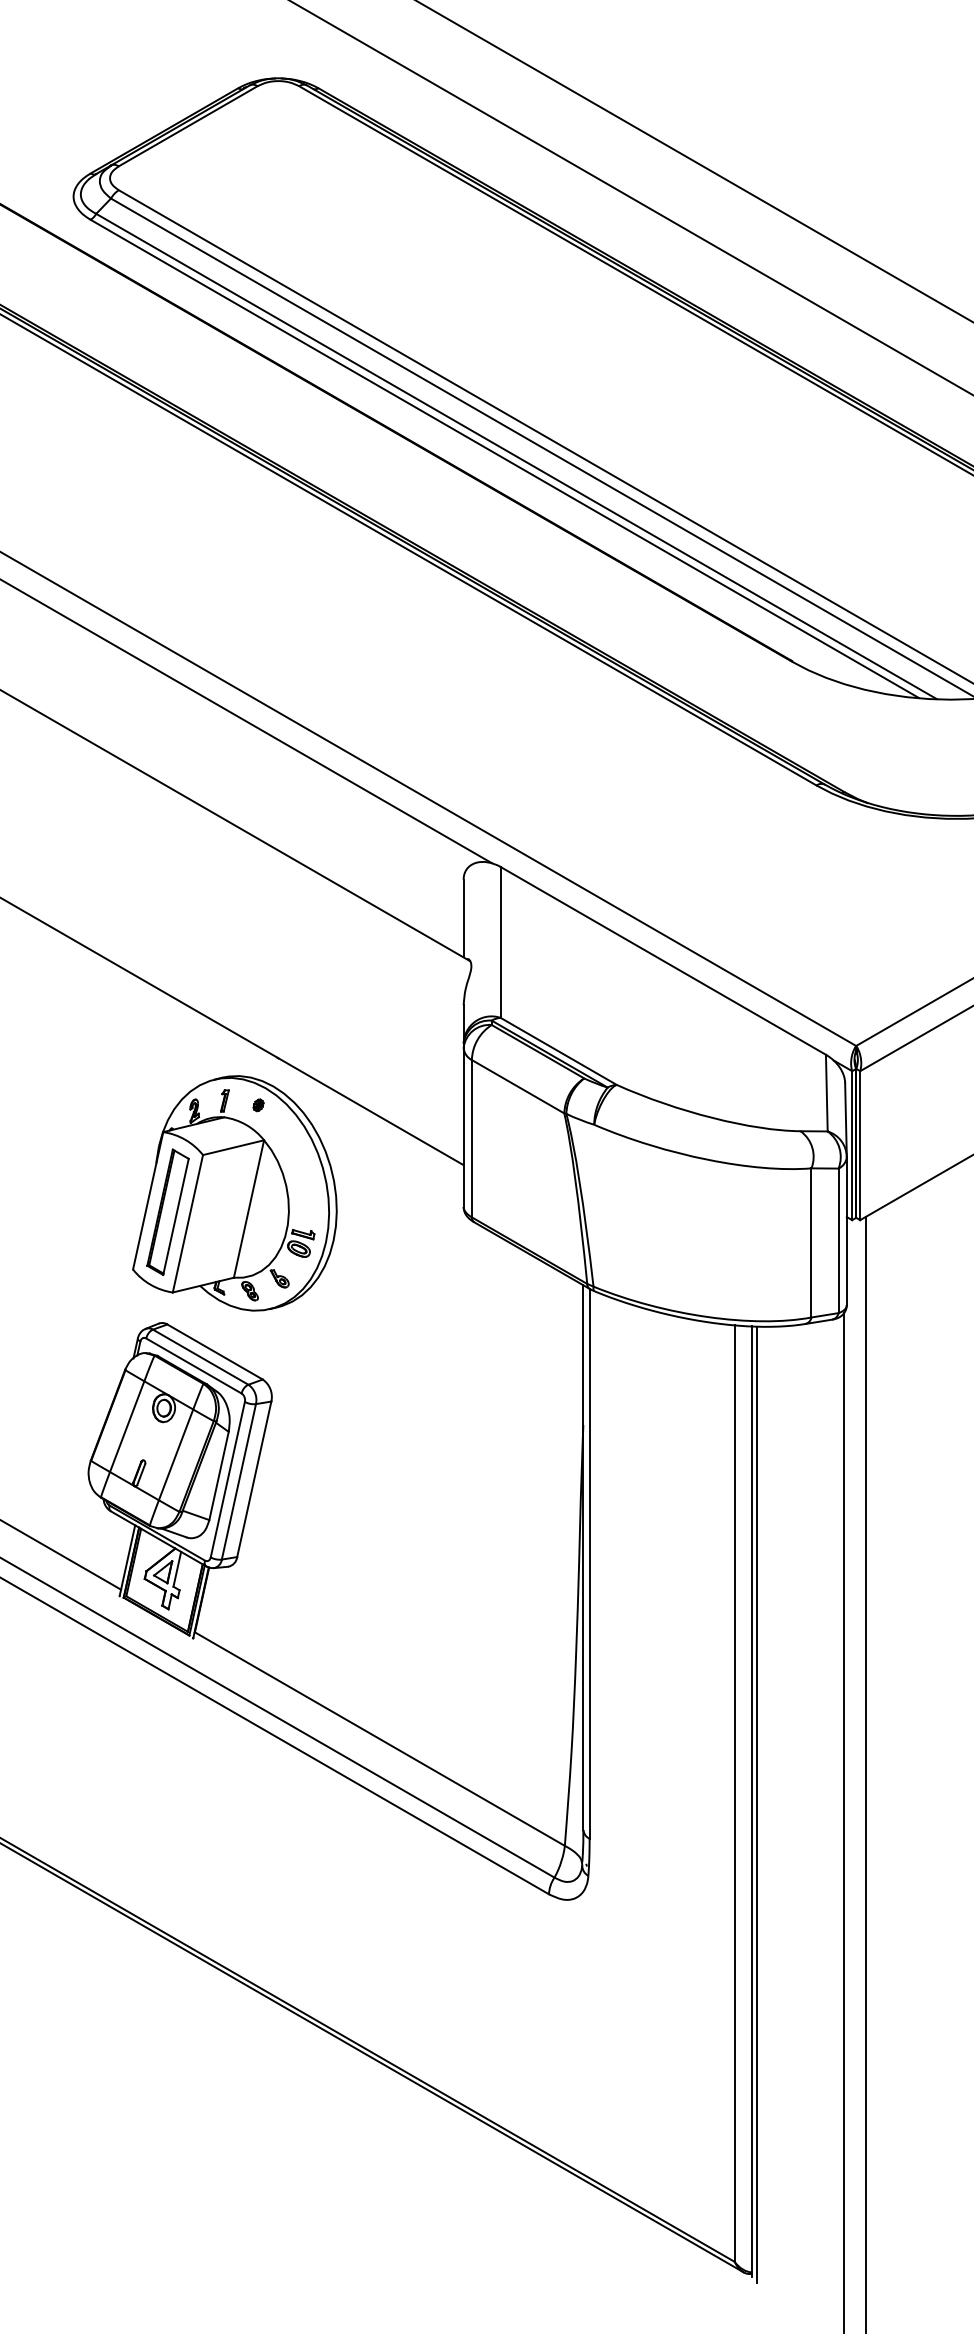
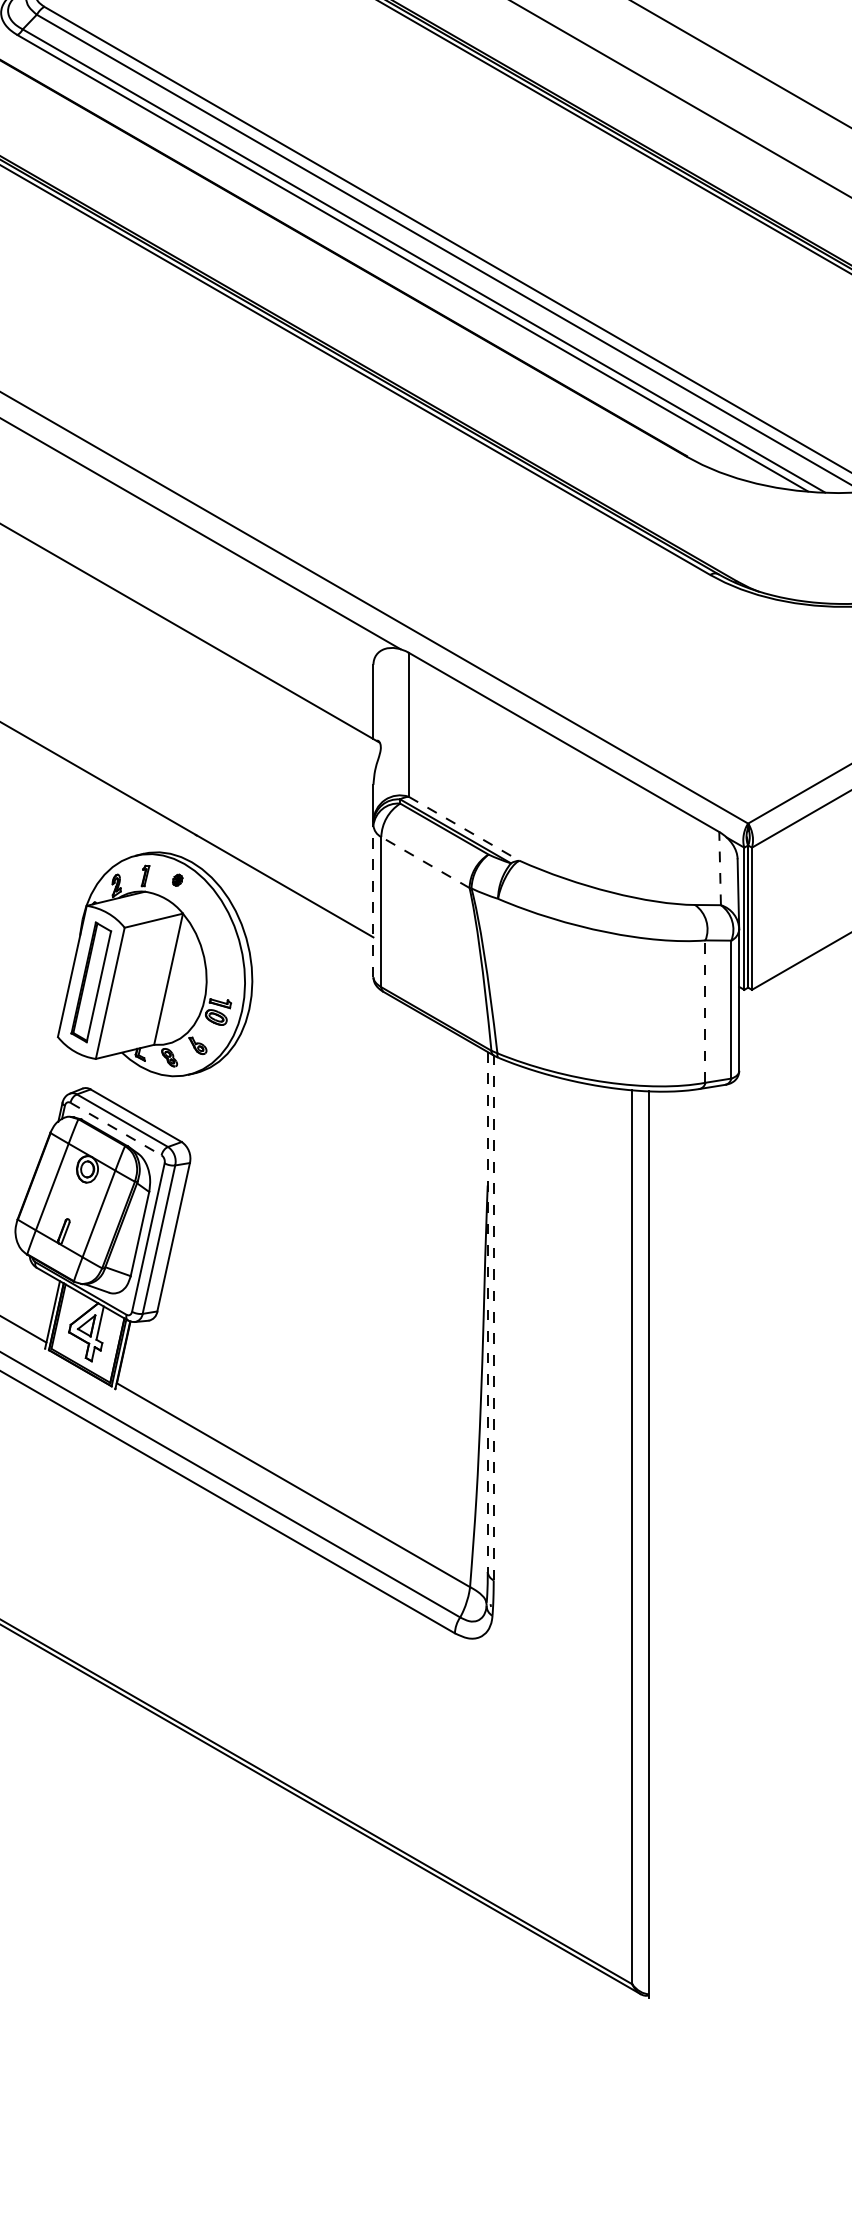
line: (558, 1051) -> (463, 828), solid -> dashed
line: (517, 1086) -> (424, 862), solid -> dashed
line: (826, 1092) -> (719, 868), solid -> dashed
line: (463, 1127) -> (373, 901), solid -> dashed
line: (811, 1242) -> (705, 1011), solid -> dashed
line: (194, 1366) -> (116, 1129), solid -> dashed
line: (583, 1558) -> (487, 1312), solid -> dashed
line: (589, 1563) -> (493, 1317), solid -> dashed
line: (866, 1774) -> (757, 1518), removed
line: (757, 1804) -> (653, 1547), removed
line: (844, 1823) -> (736, 1565), removed

